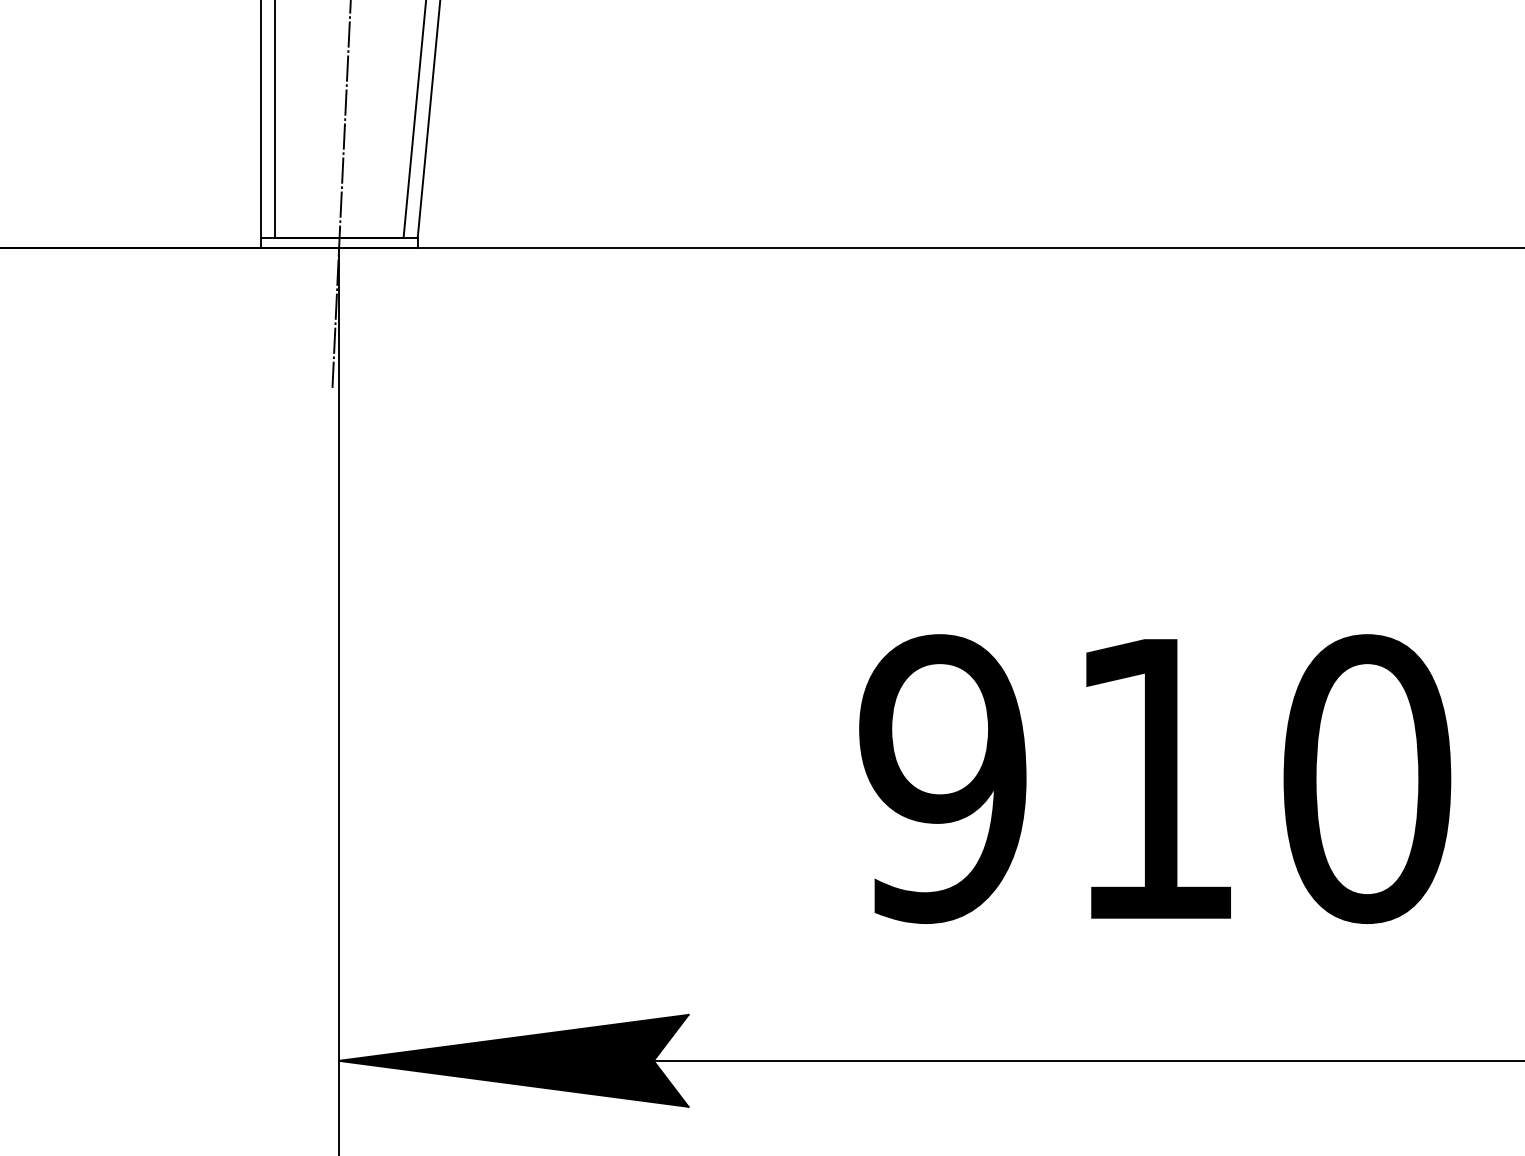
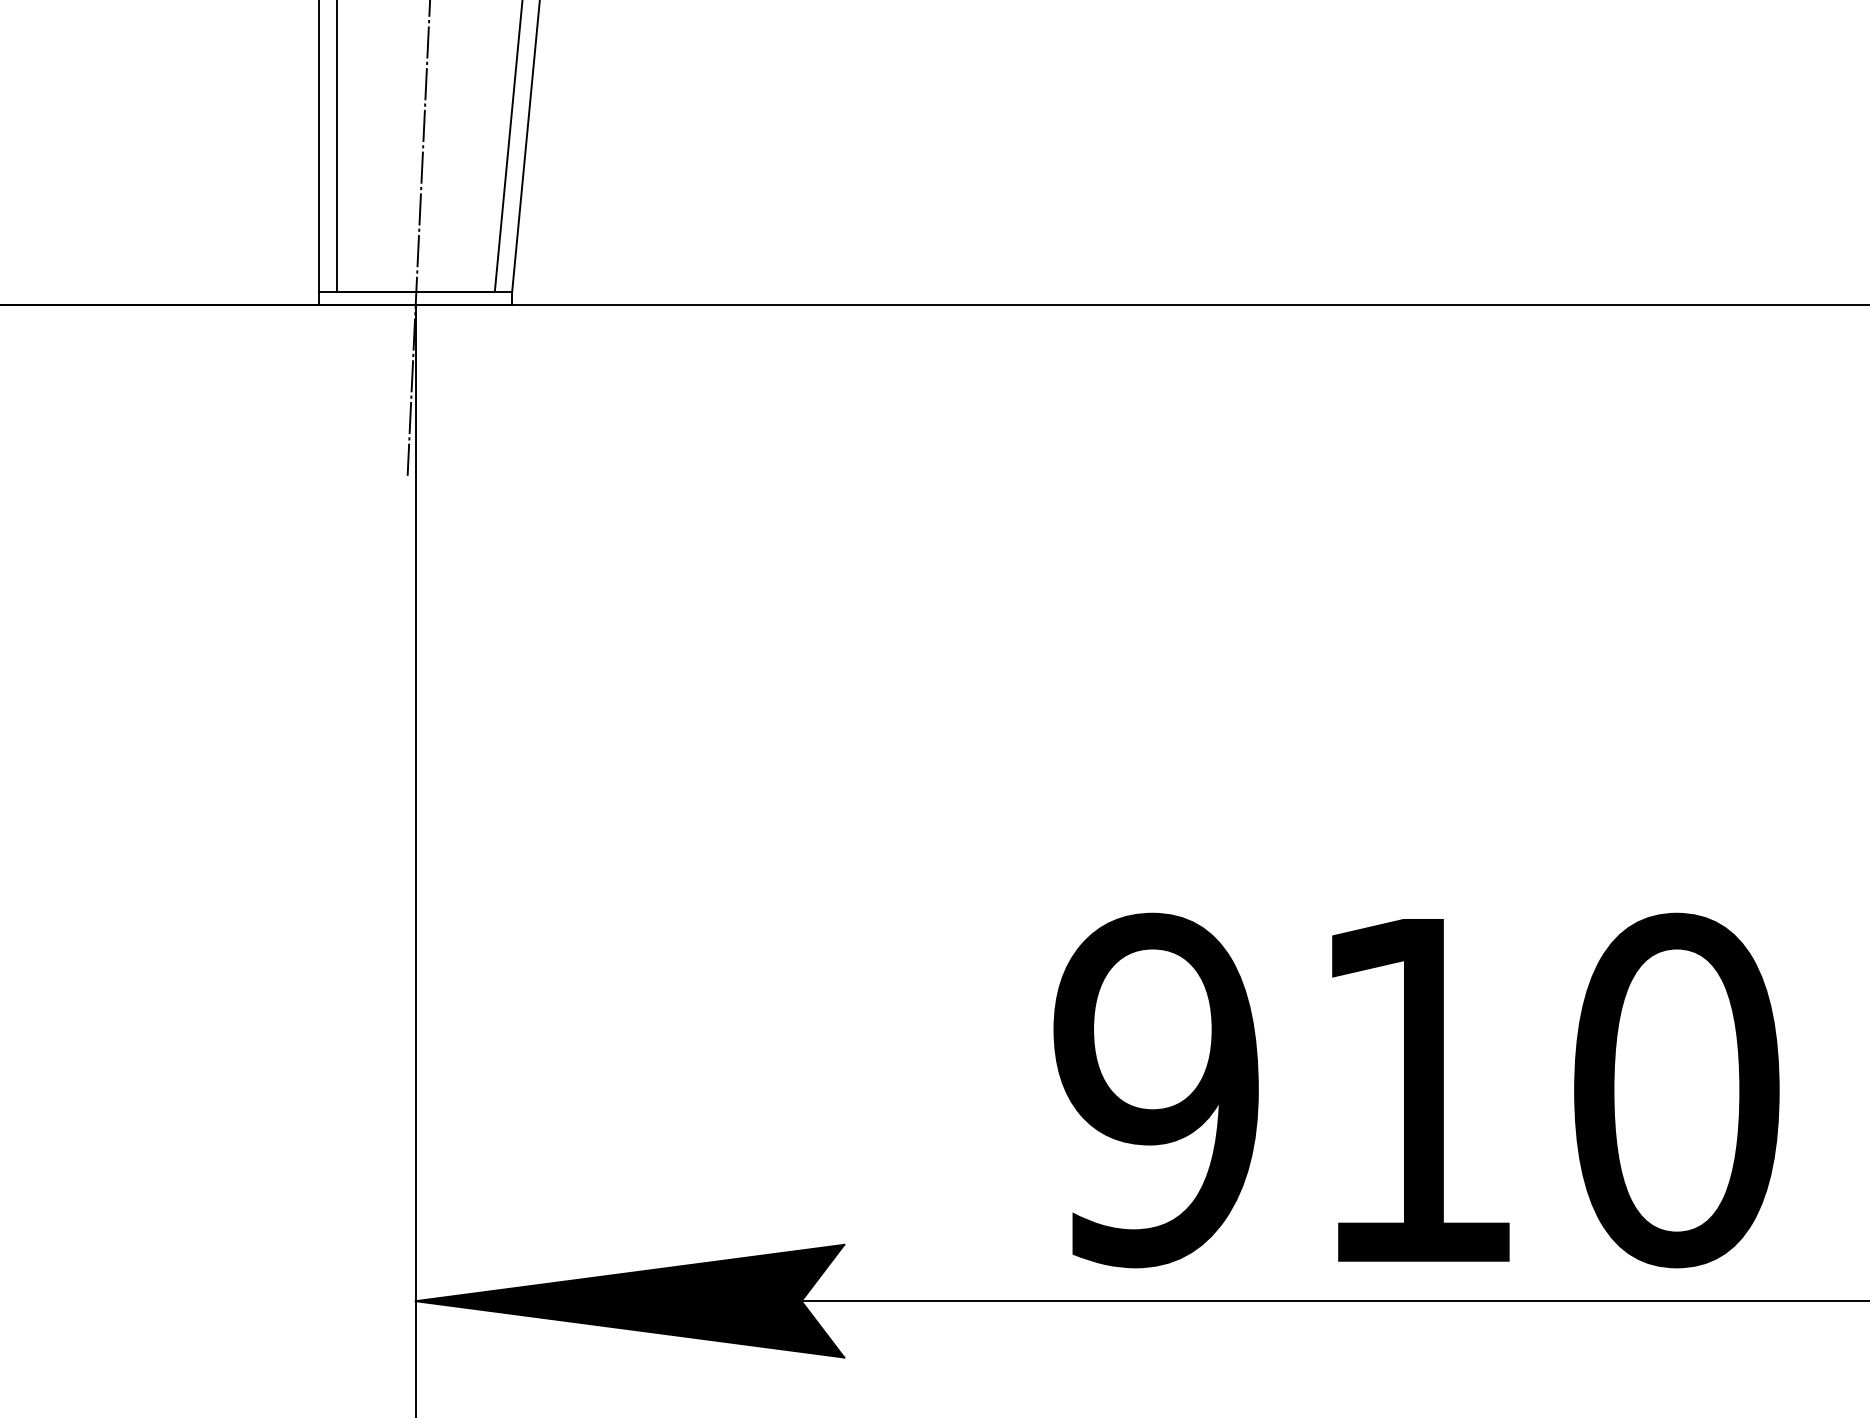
text: (1155, 778) -> (1416, 1089), moved

